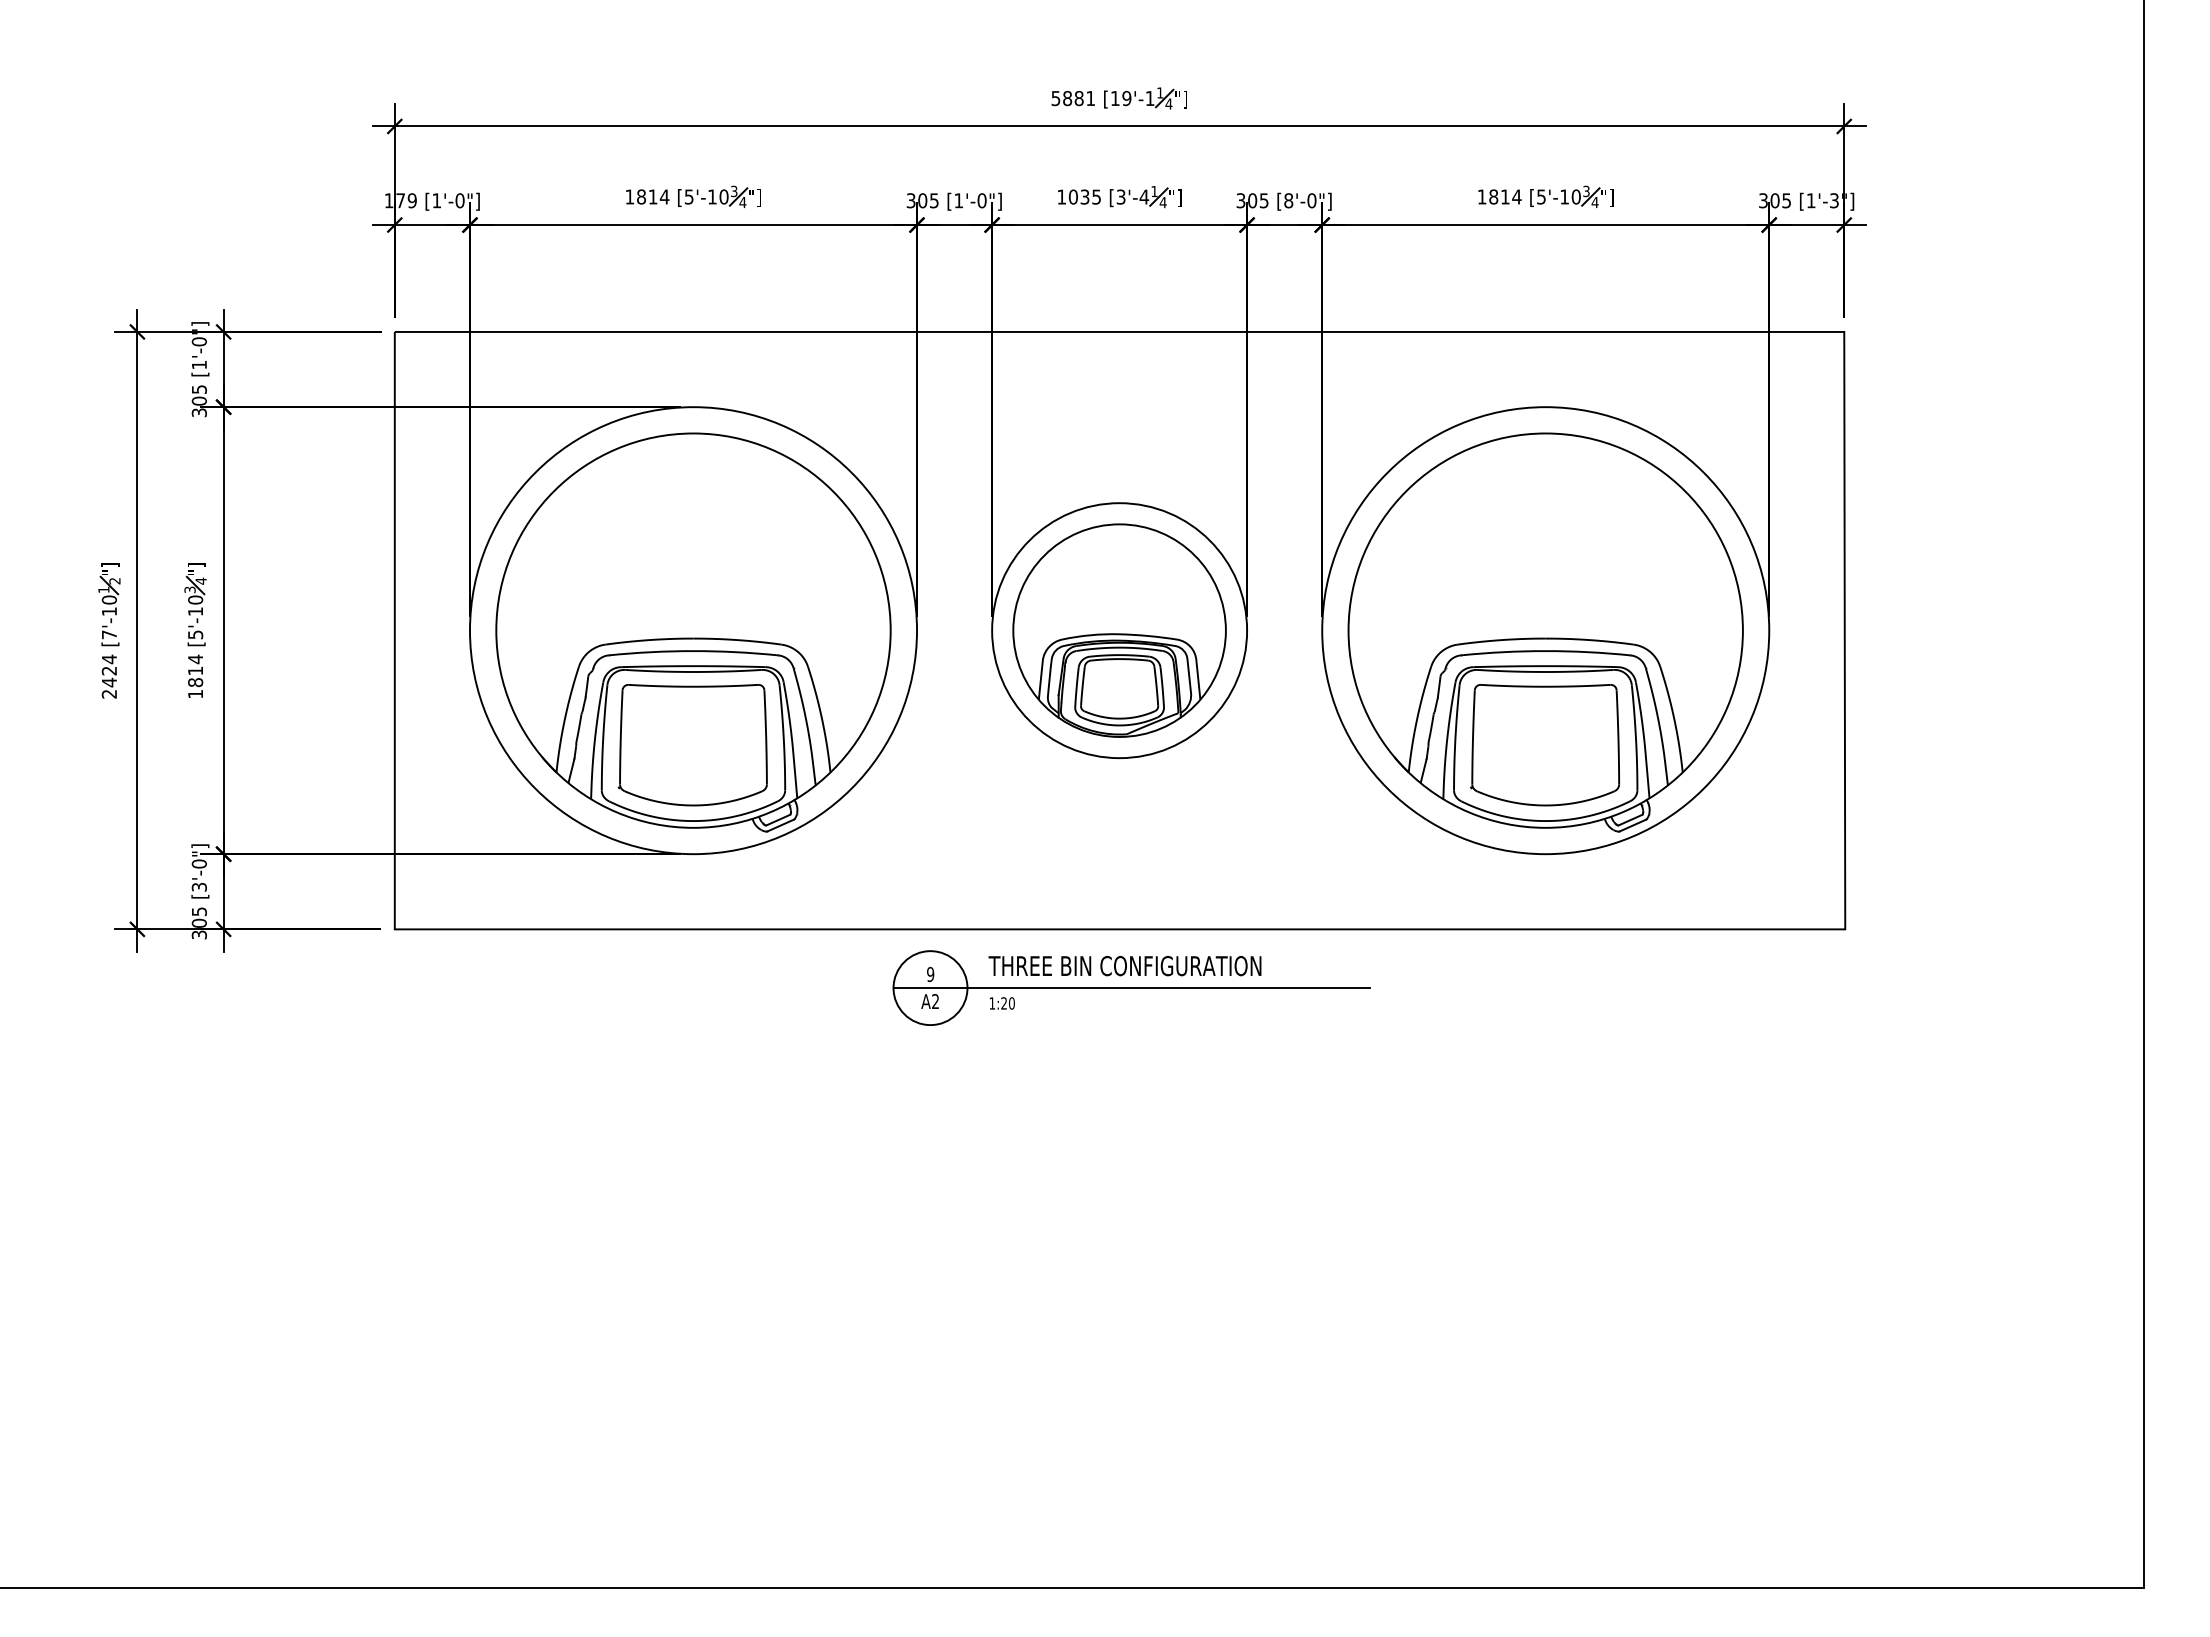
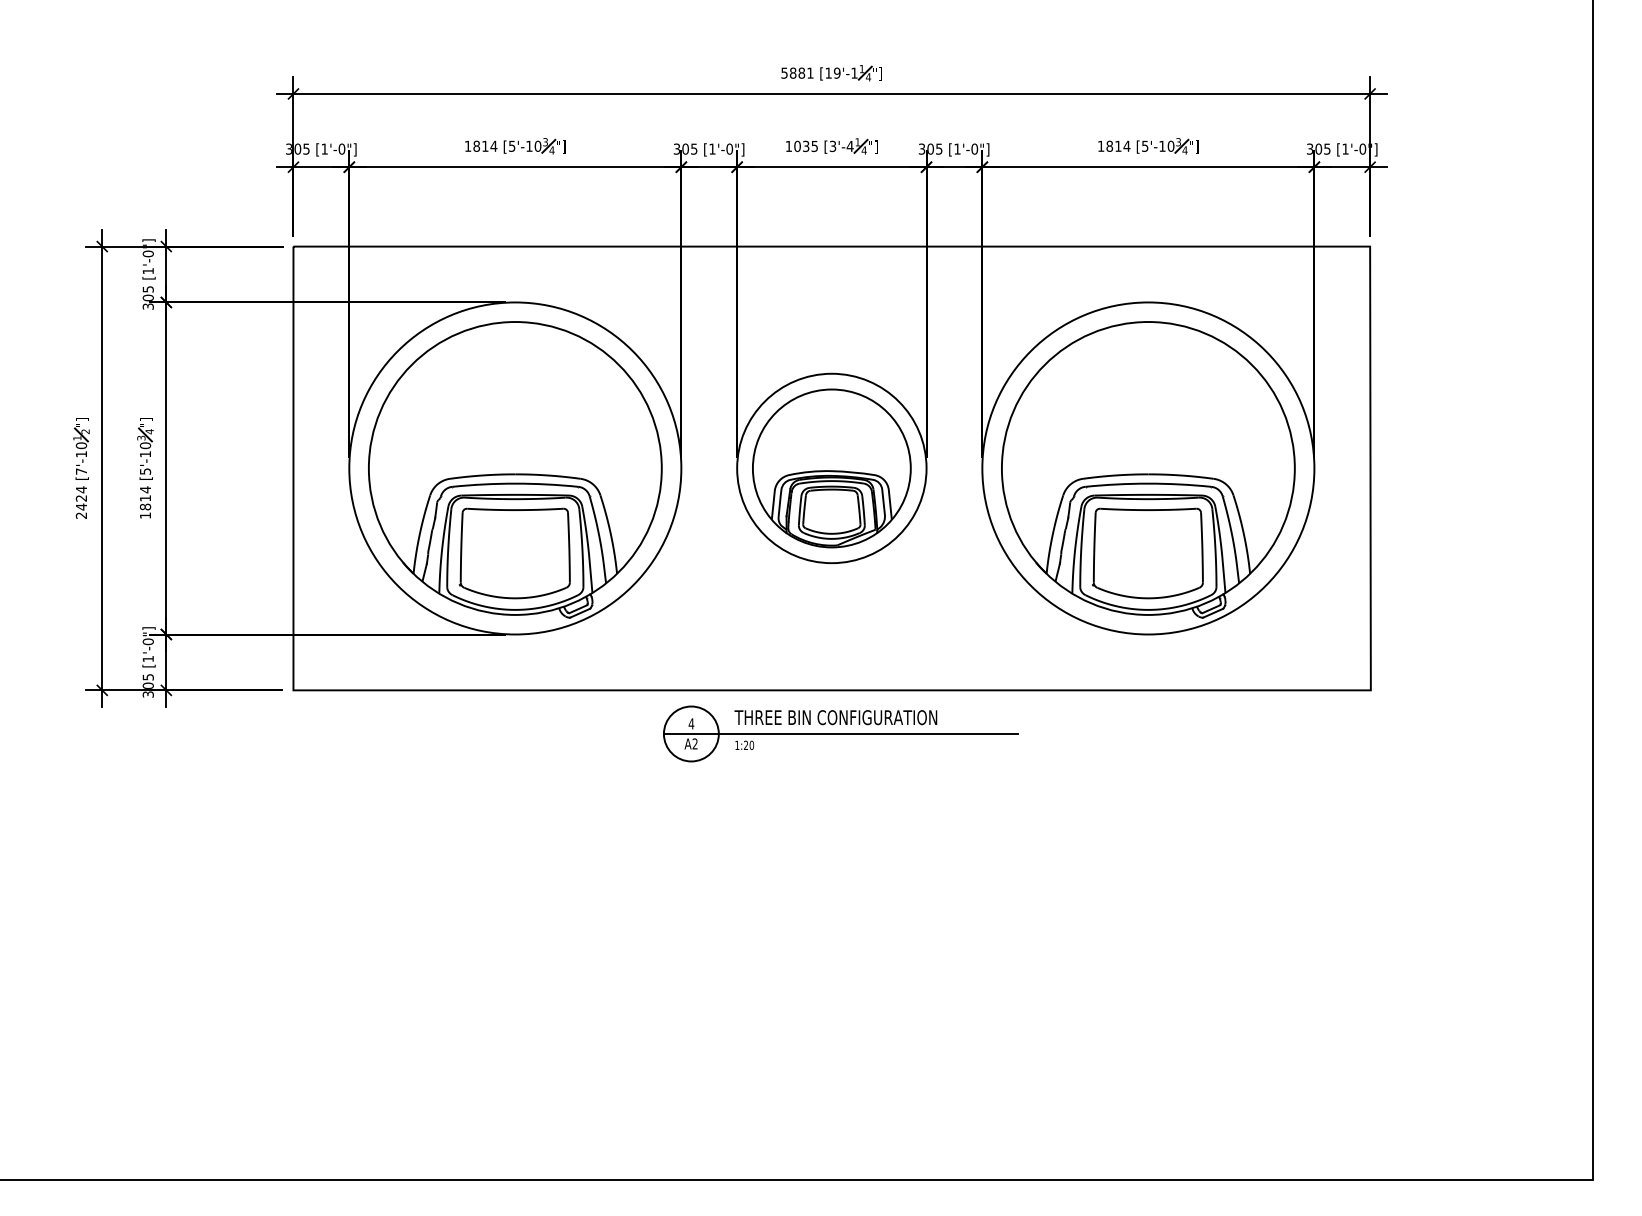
text: (400, 200) -> (297, 148), 179 -> 305
text: (1288, 200) -> (957, 148), [8'-0"] -> [1'-0"]
text: (1833, 200) -> (1362, 148), [1'-3"] -> [1'-0"]
text: (198, 887) -> (147, 659), [3'-0"] -> [1'-0"]
text: (930, 974) -> (691, 723), 9 -> 4

